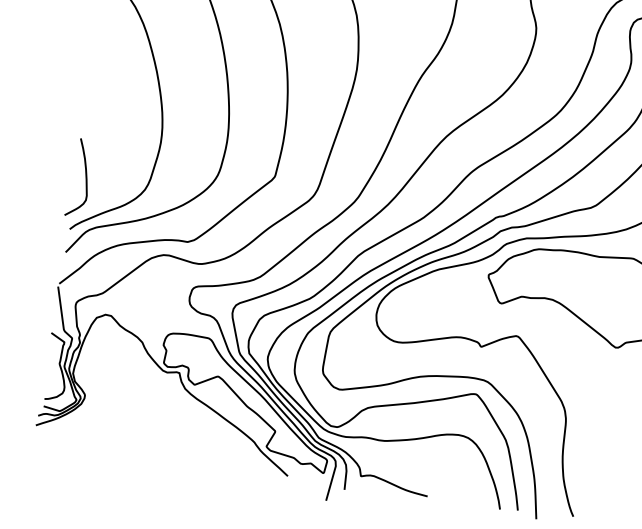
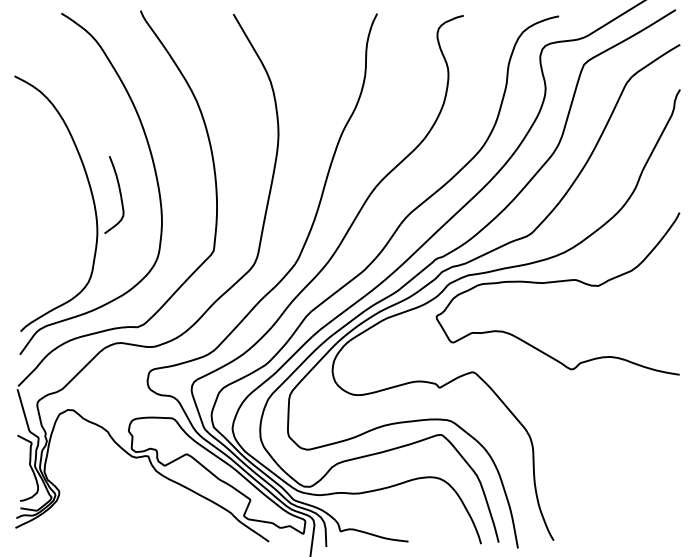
curve: (85, 178) -> (119, 194), moved

